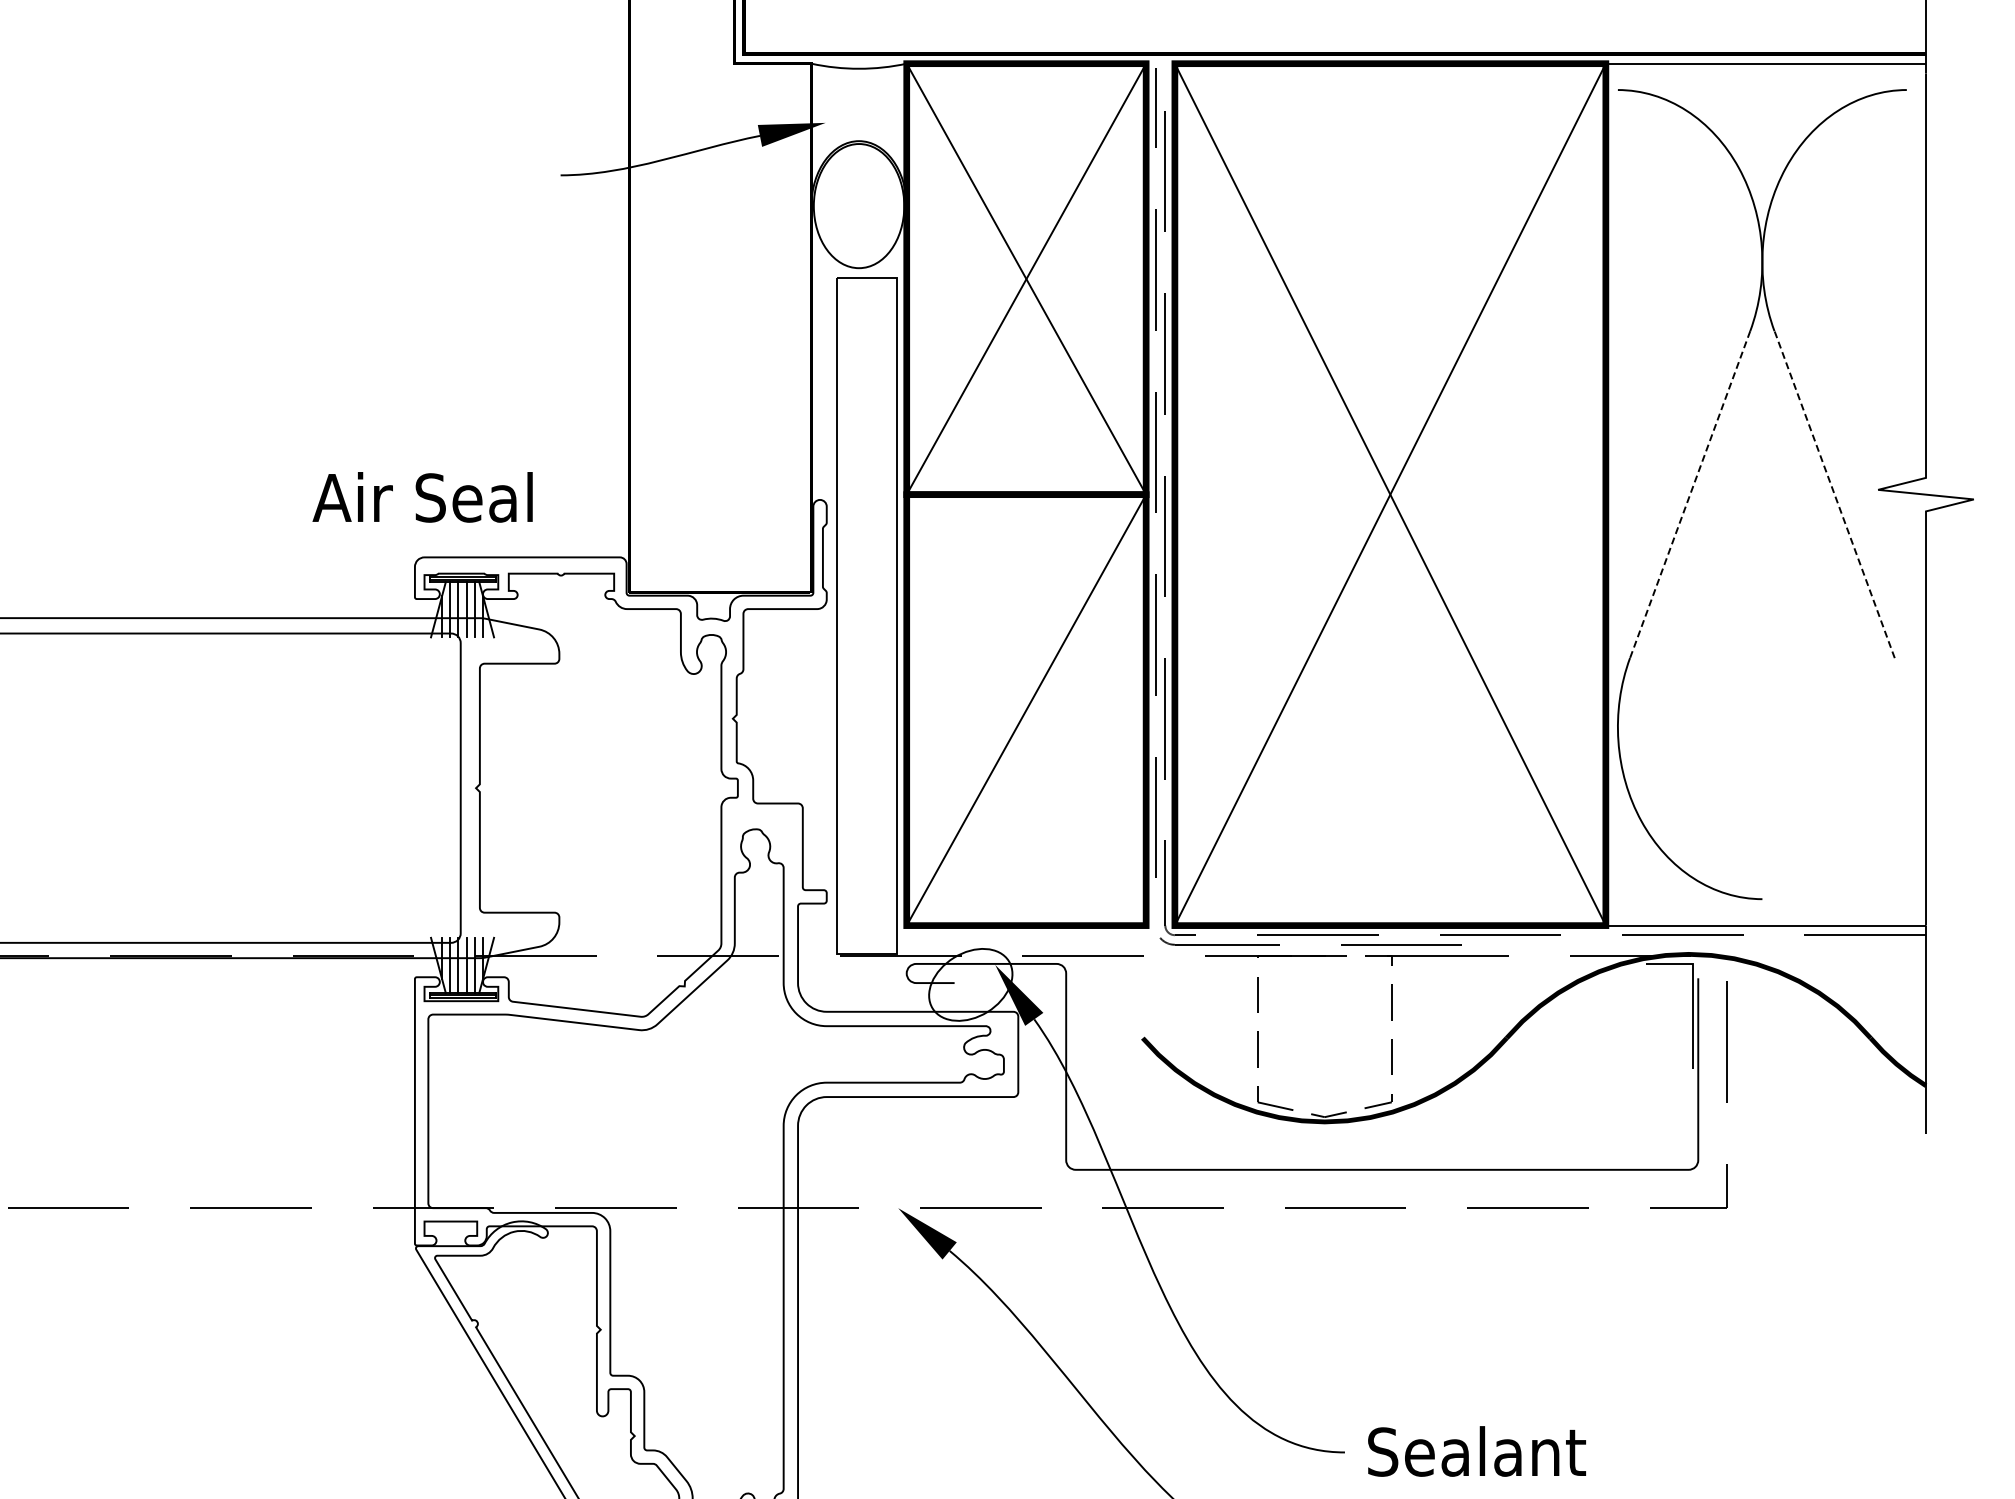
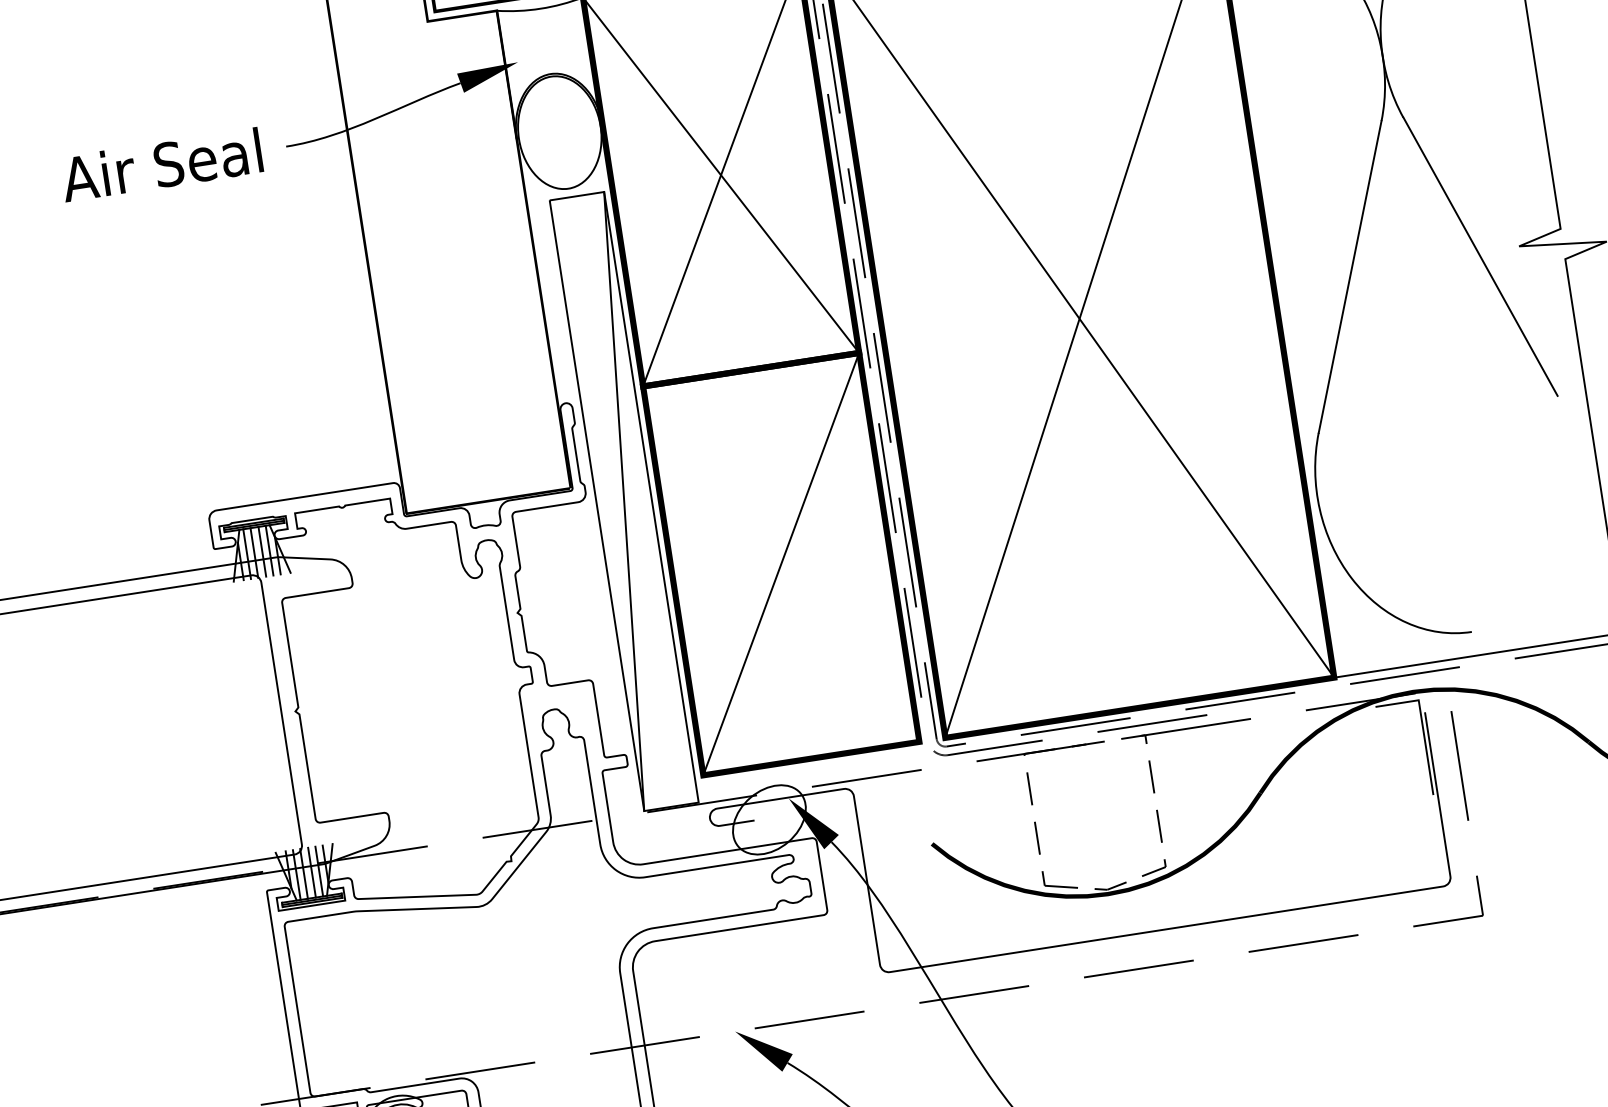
line: (1834, 494) -> (1480, 256), dashed -> solid
line: (1689, 495) -> (1349, 277), dashed -> solid
text: (422, 497) -> (161, 165), moved
line: (866, 615) -> (623, 501), added

